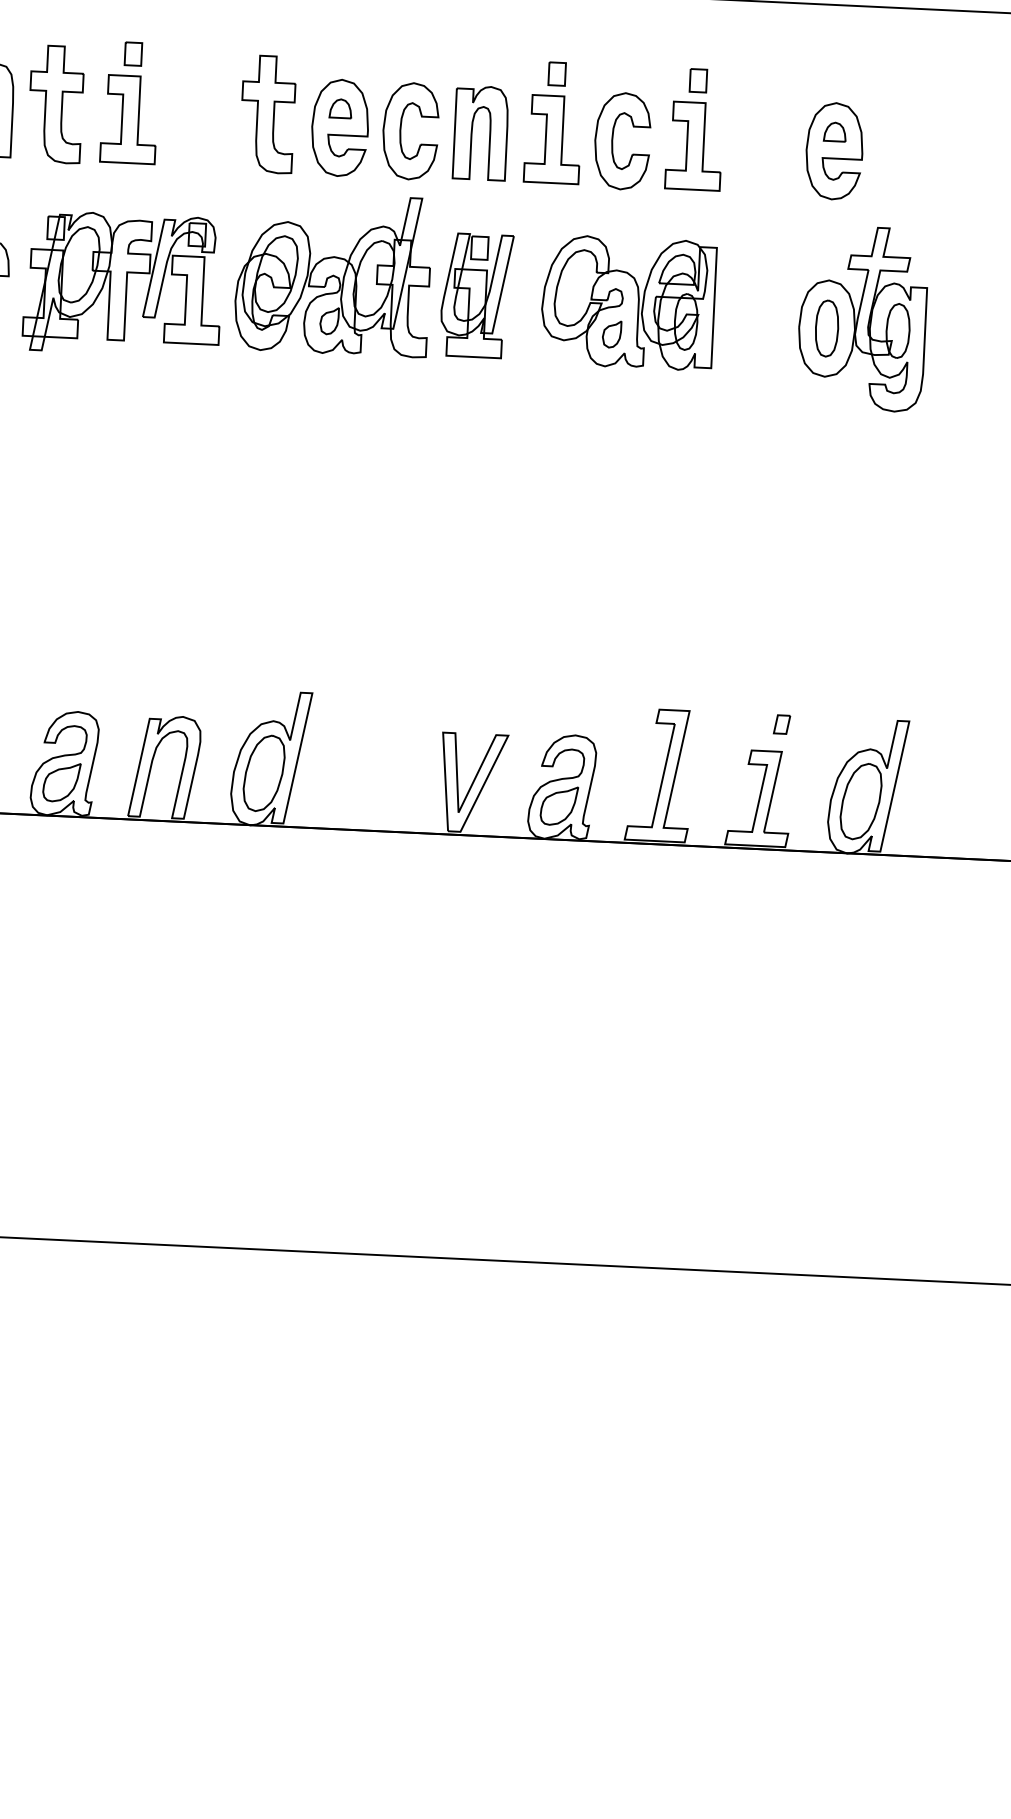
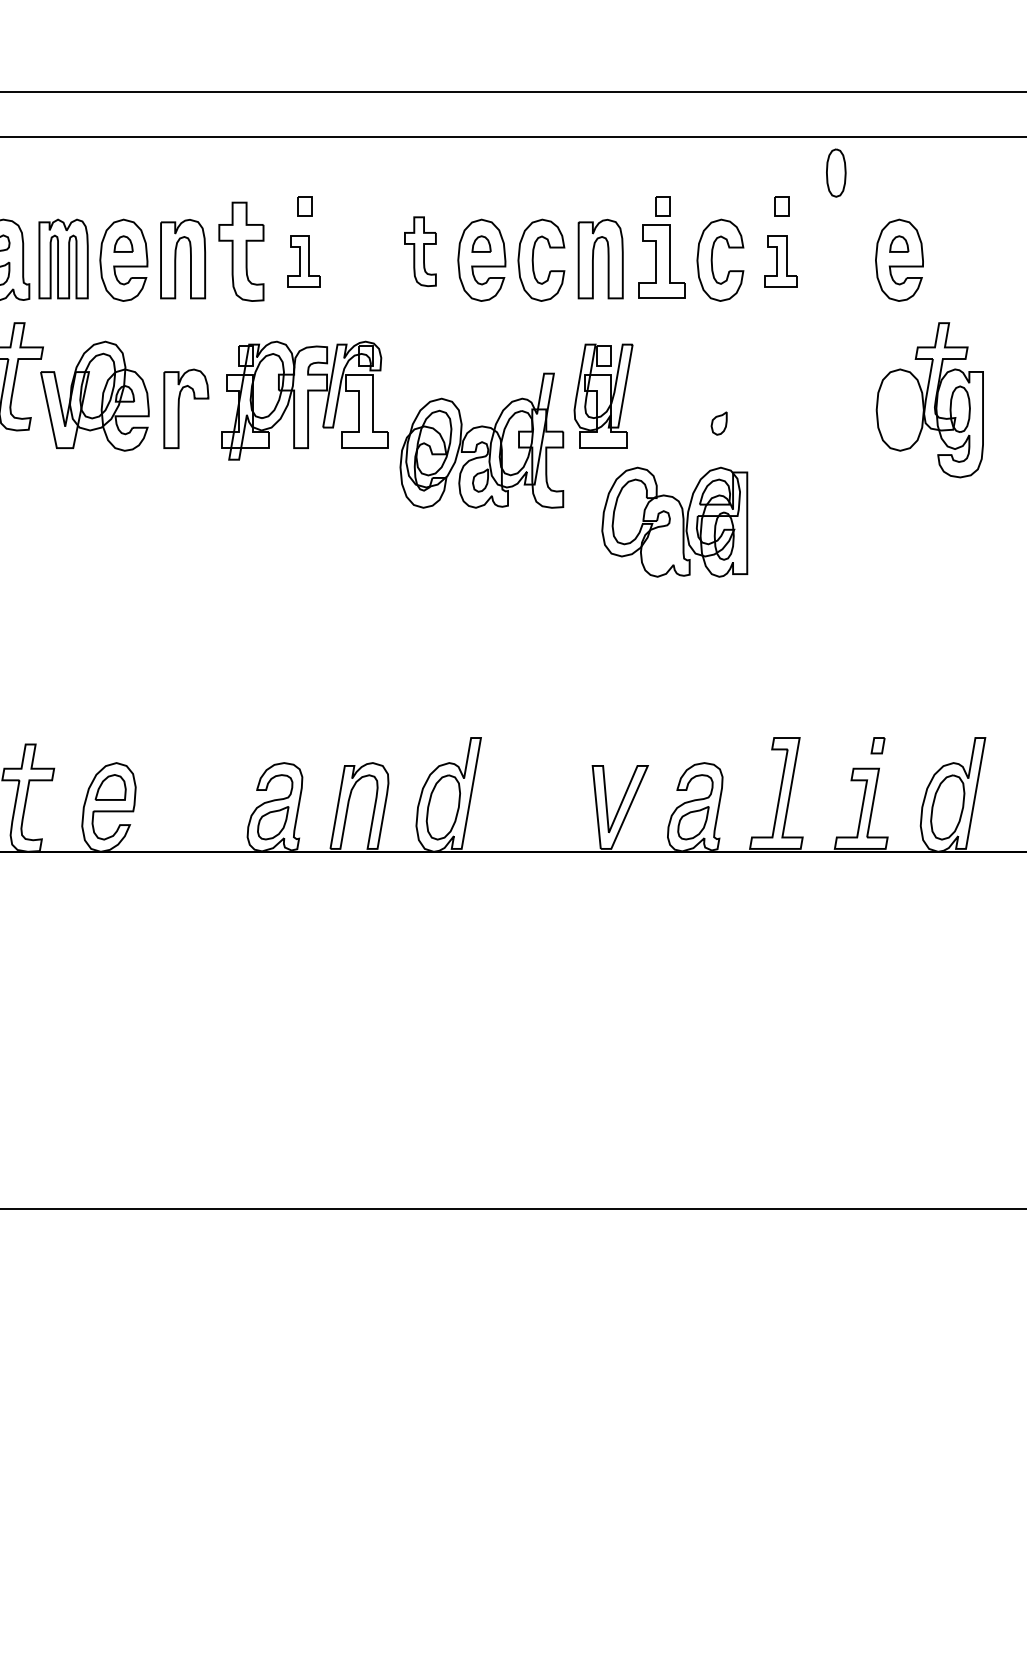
part: (268, 114) -> (420, 251), size x0.7
part: (128, 119) -> (303, 261), size x0.7
part: (693, 145) -> (780, 261), size x0.7
part: (332, 273) -> (481, 440), moved
part: (628, 301) -> (674, 521), moved
part: (827, 327) -> (836, 172), moved

